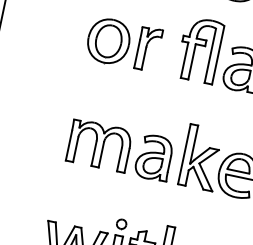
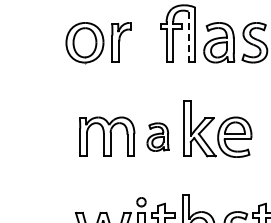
part: (123, 45) -> (98, 43), moved
line: (210, 56) -> (188, 37), solid -> dashed
part: (153, 156) -> (157, 136), size x0.7

